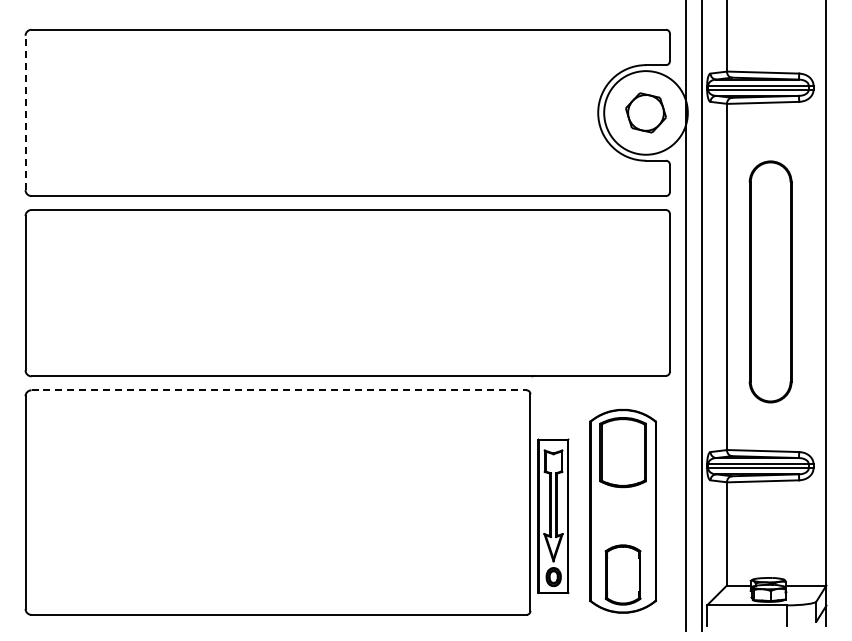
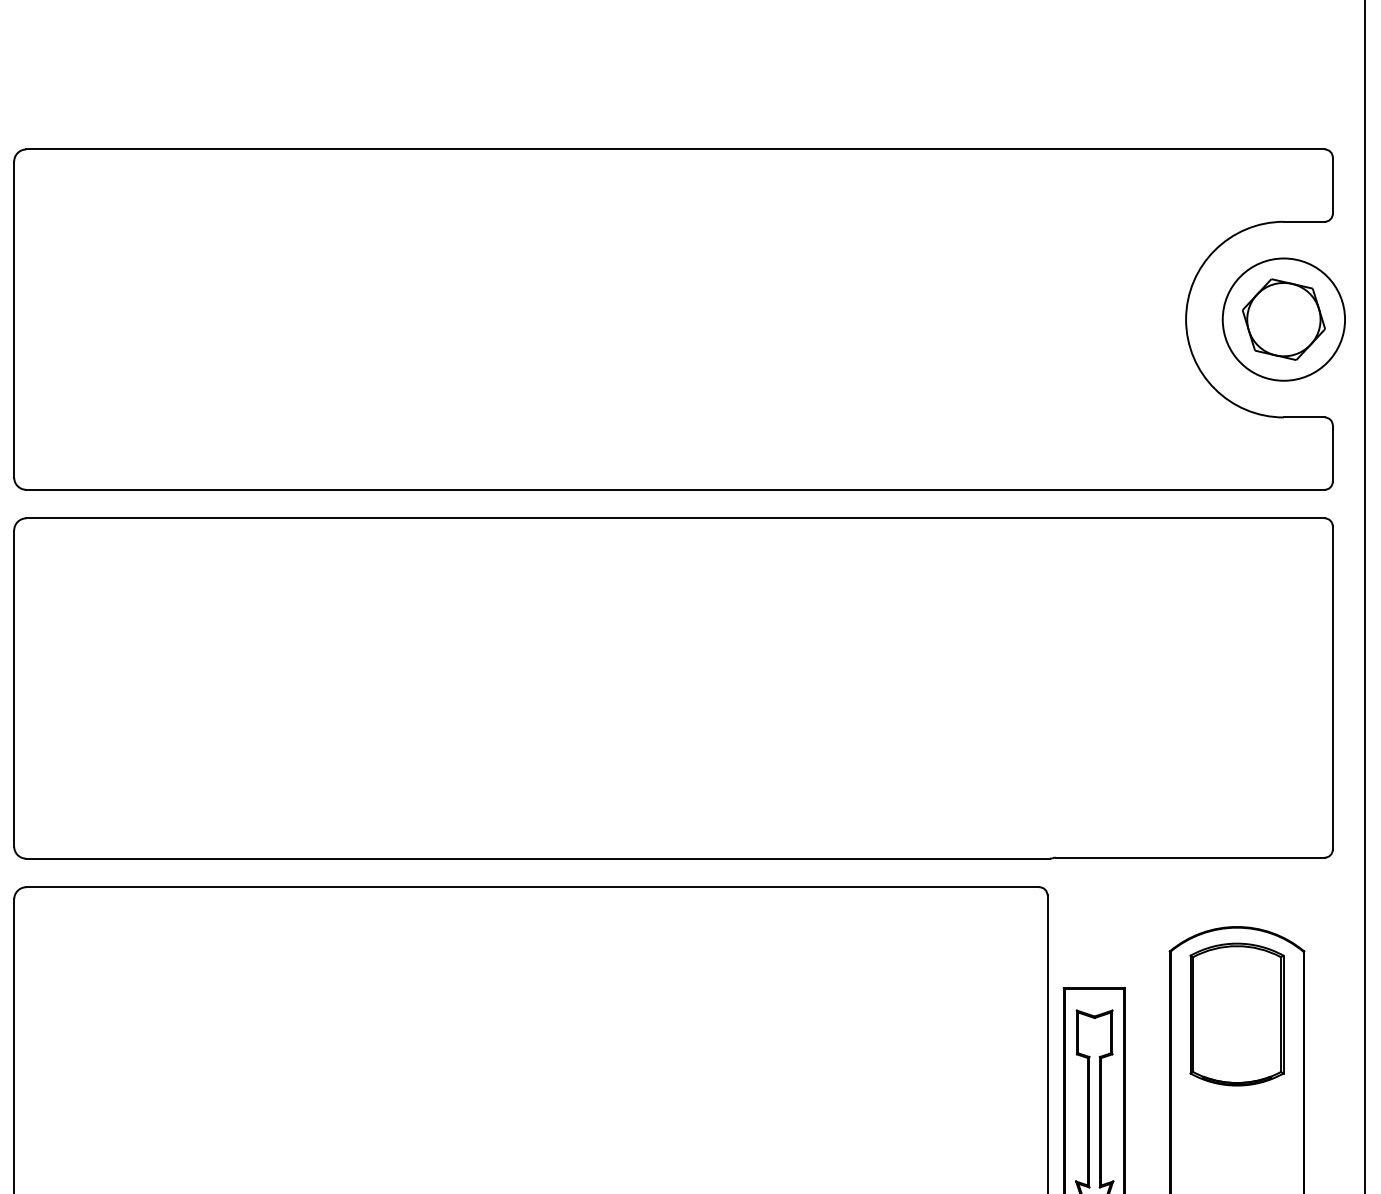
line: (25, 112) -> (14, 318), dashed -> solid
circle: (645, 112) -> (1282, 318), size x0.71
line: (279, 390) -> (533, 887), dashed -> solid

